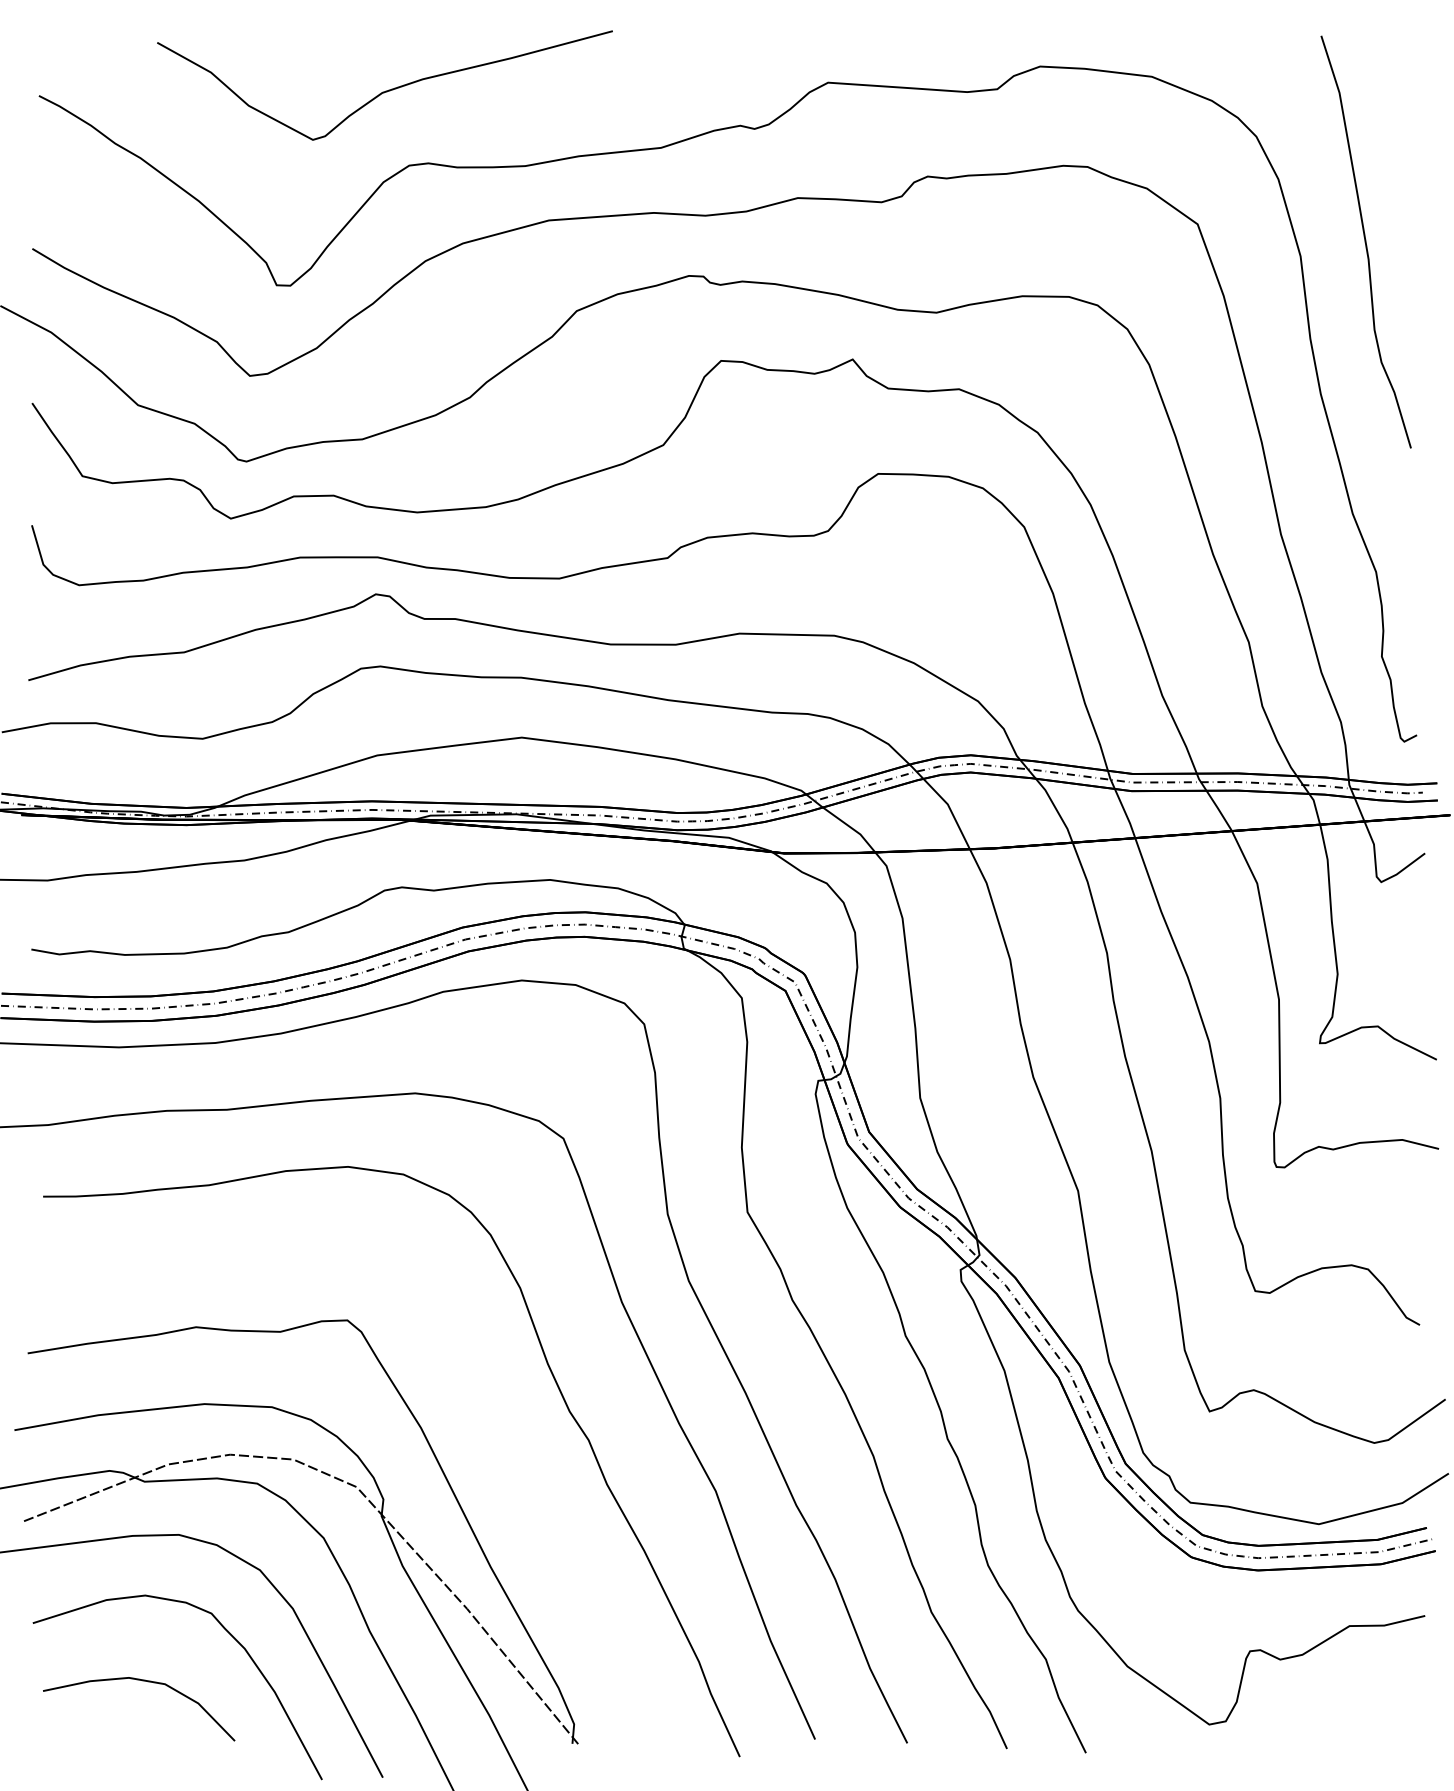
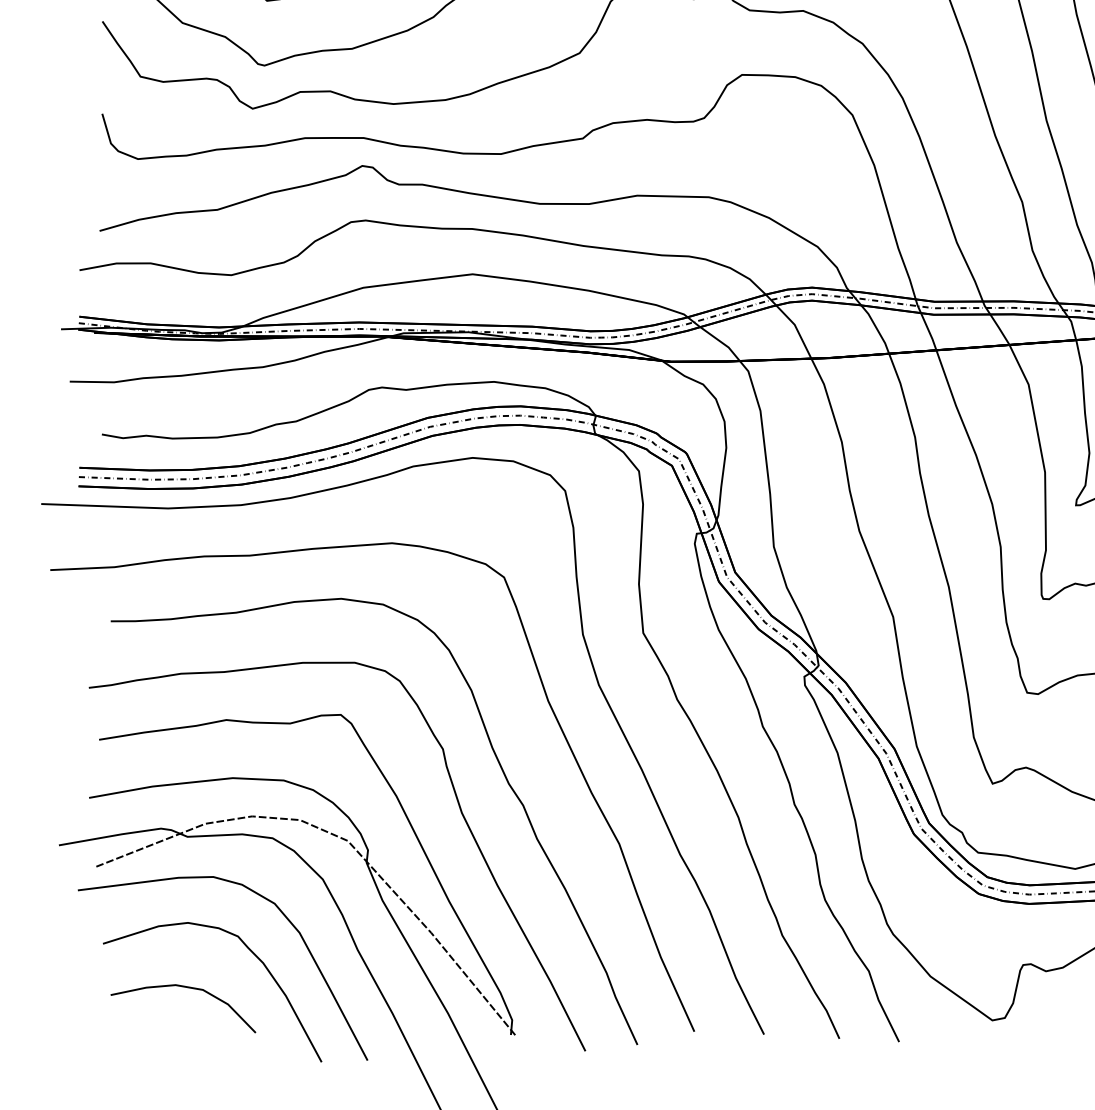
curve: (506, 1450) -> (461, 813), added

